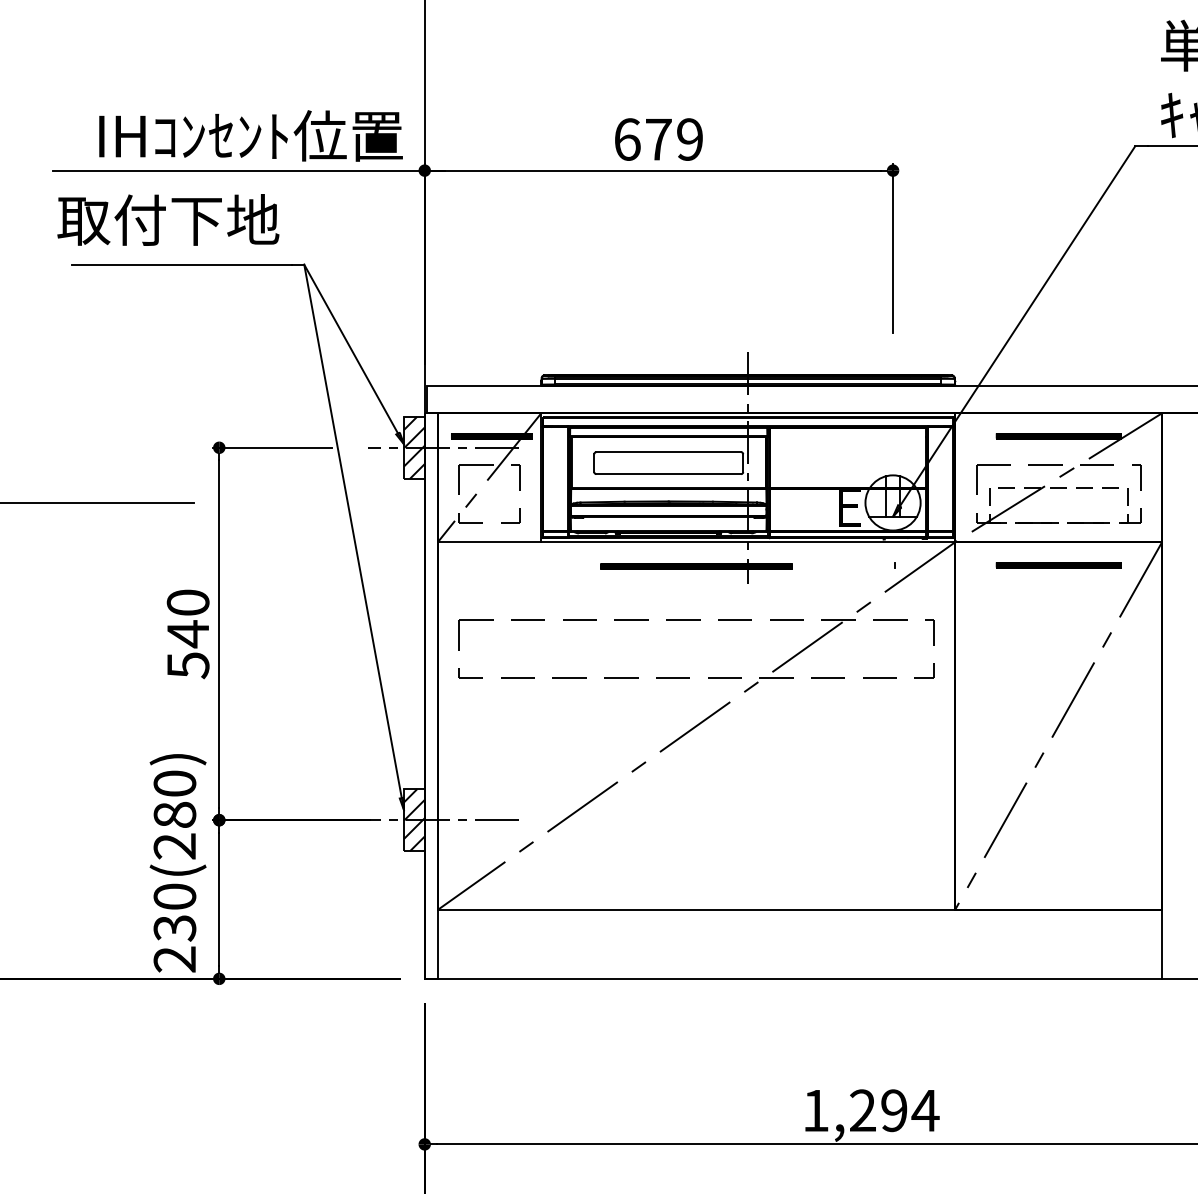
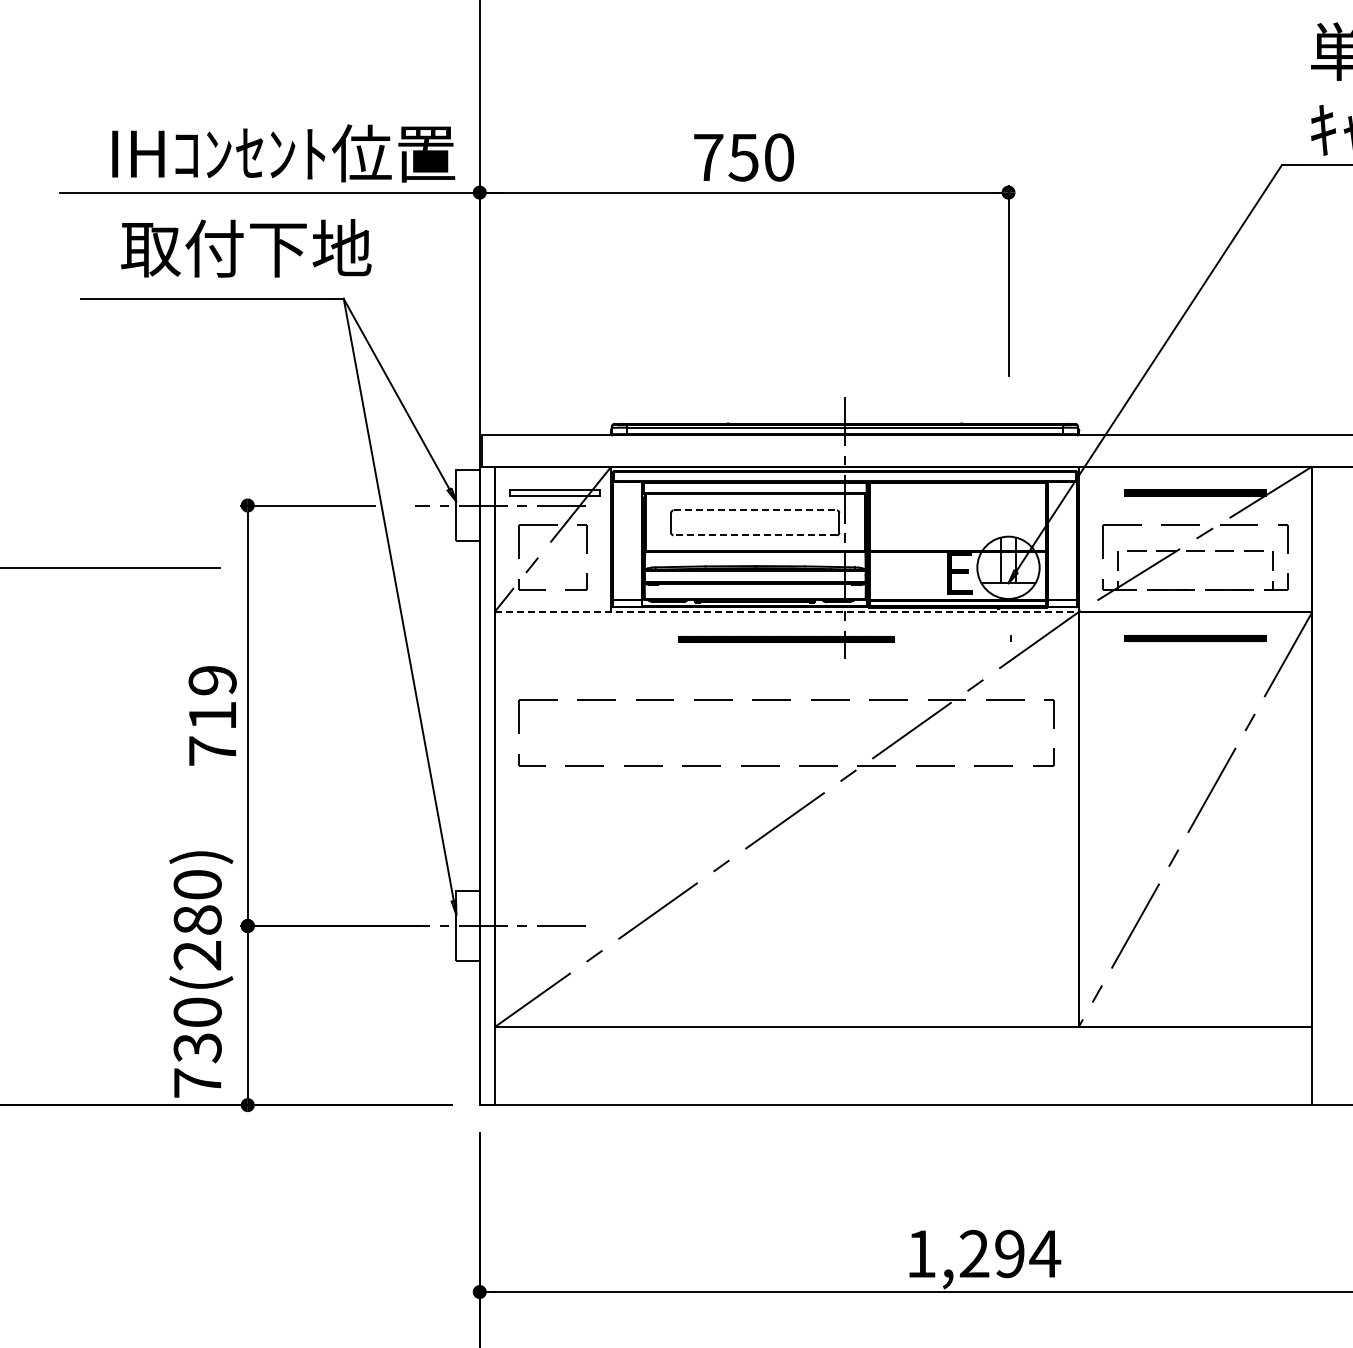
text: (658, 139) -> (743, 157), 679 -> 750
text: (168, 220) -> (246, 248), moved
hatch: (491, 436) -> (555, 492), removed
hatch: (413, 447) -> (467, 505), removed
line: (668, 452) -> (755, 510), solid -> dashed
line: (668, 474) -> (755, 535), solid -> dashed
line: (697, 542) -> (787, 612), solid -> dashed
text: (188, 633) -> (212, 715), 540 -> 719
hatch: (413, 820) -> (467, 926), removed
text: (174, 958) -> (197, 1082), 230(280) -> 730(280)

